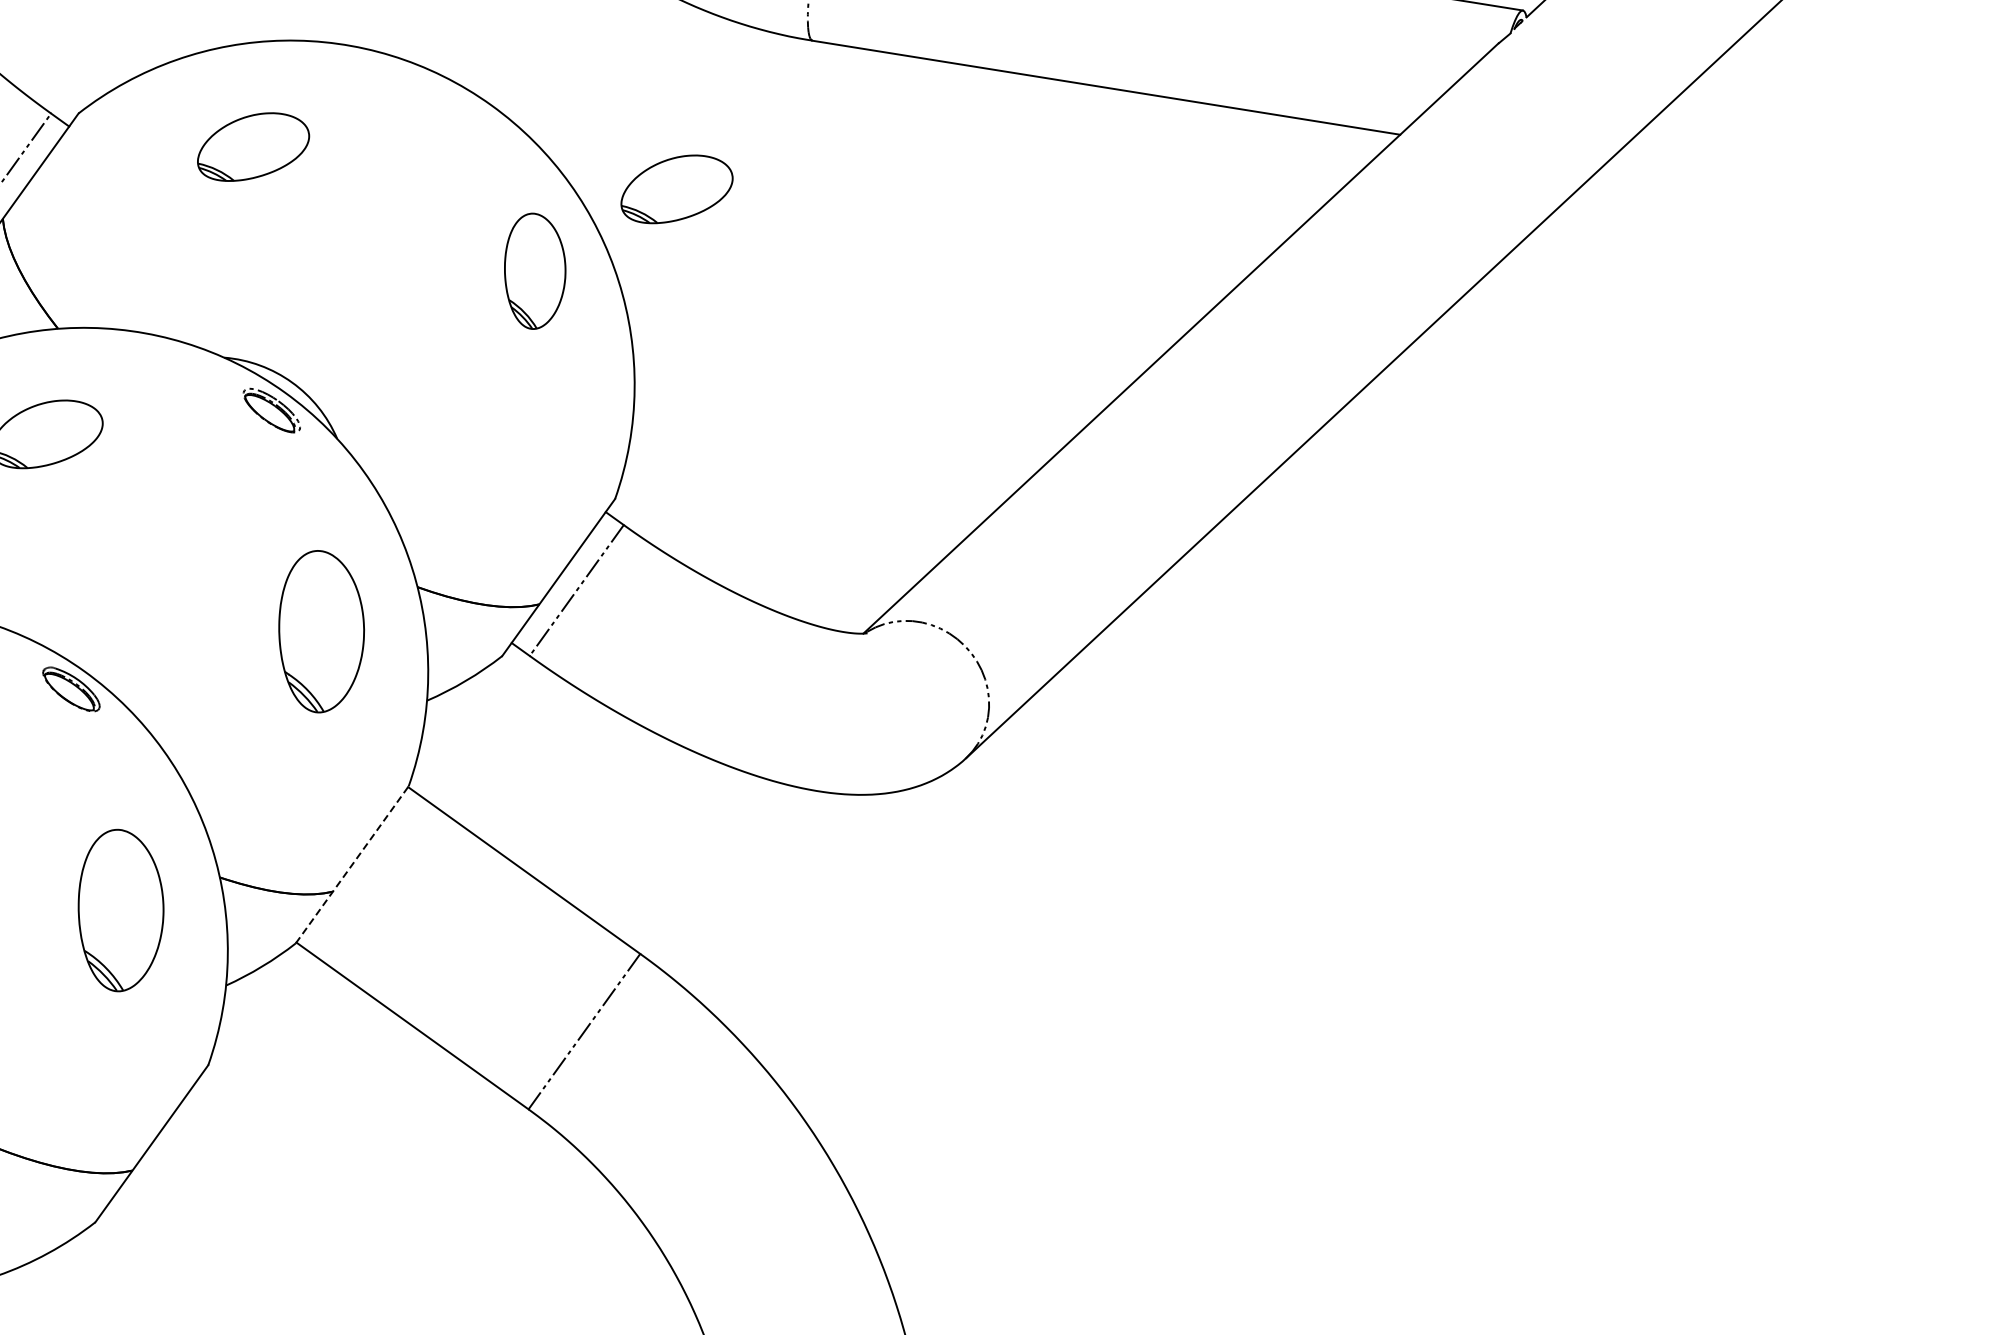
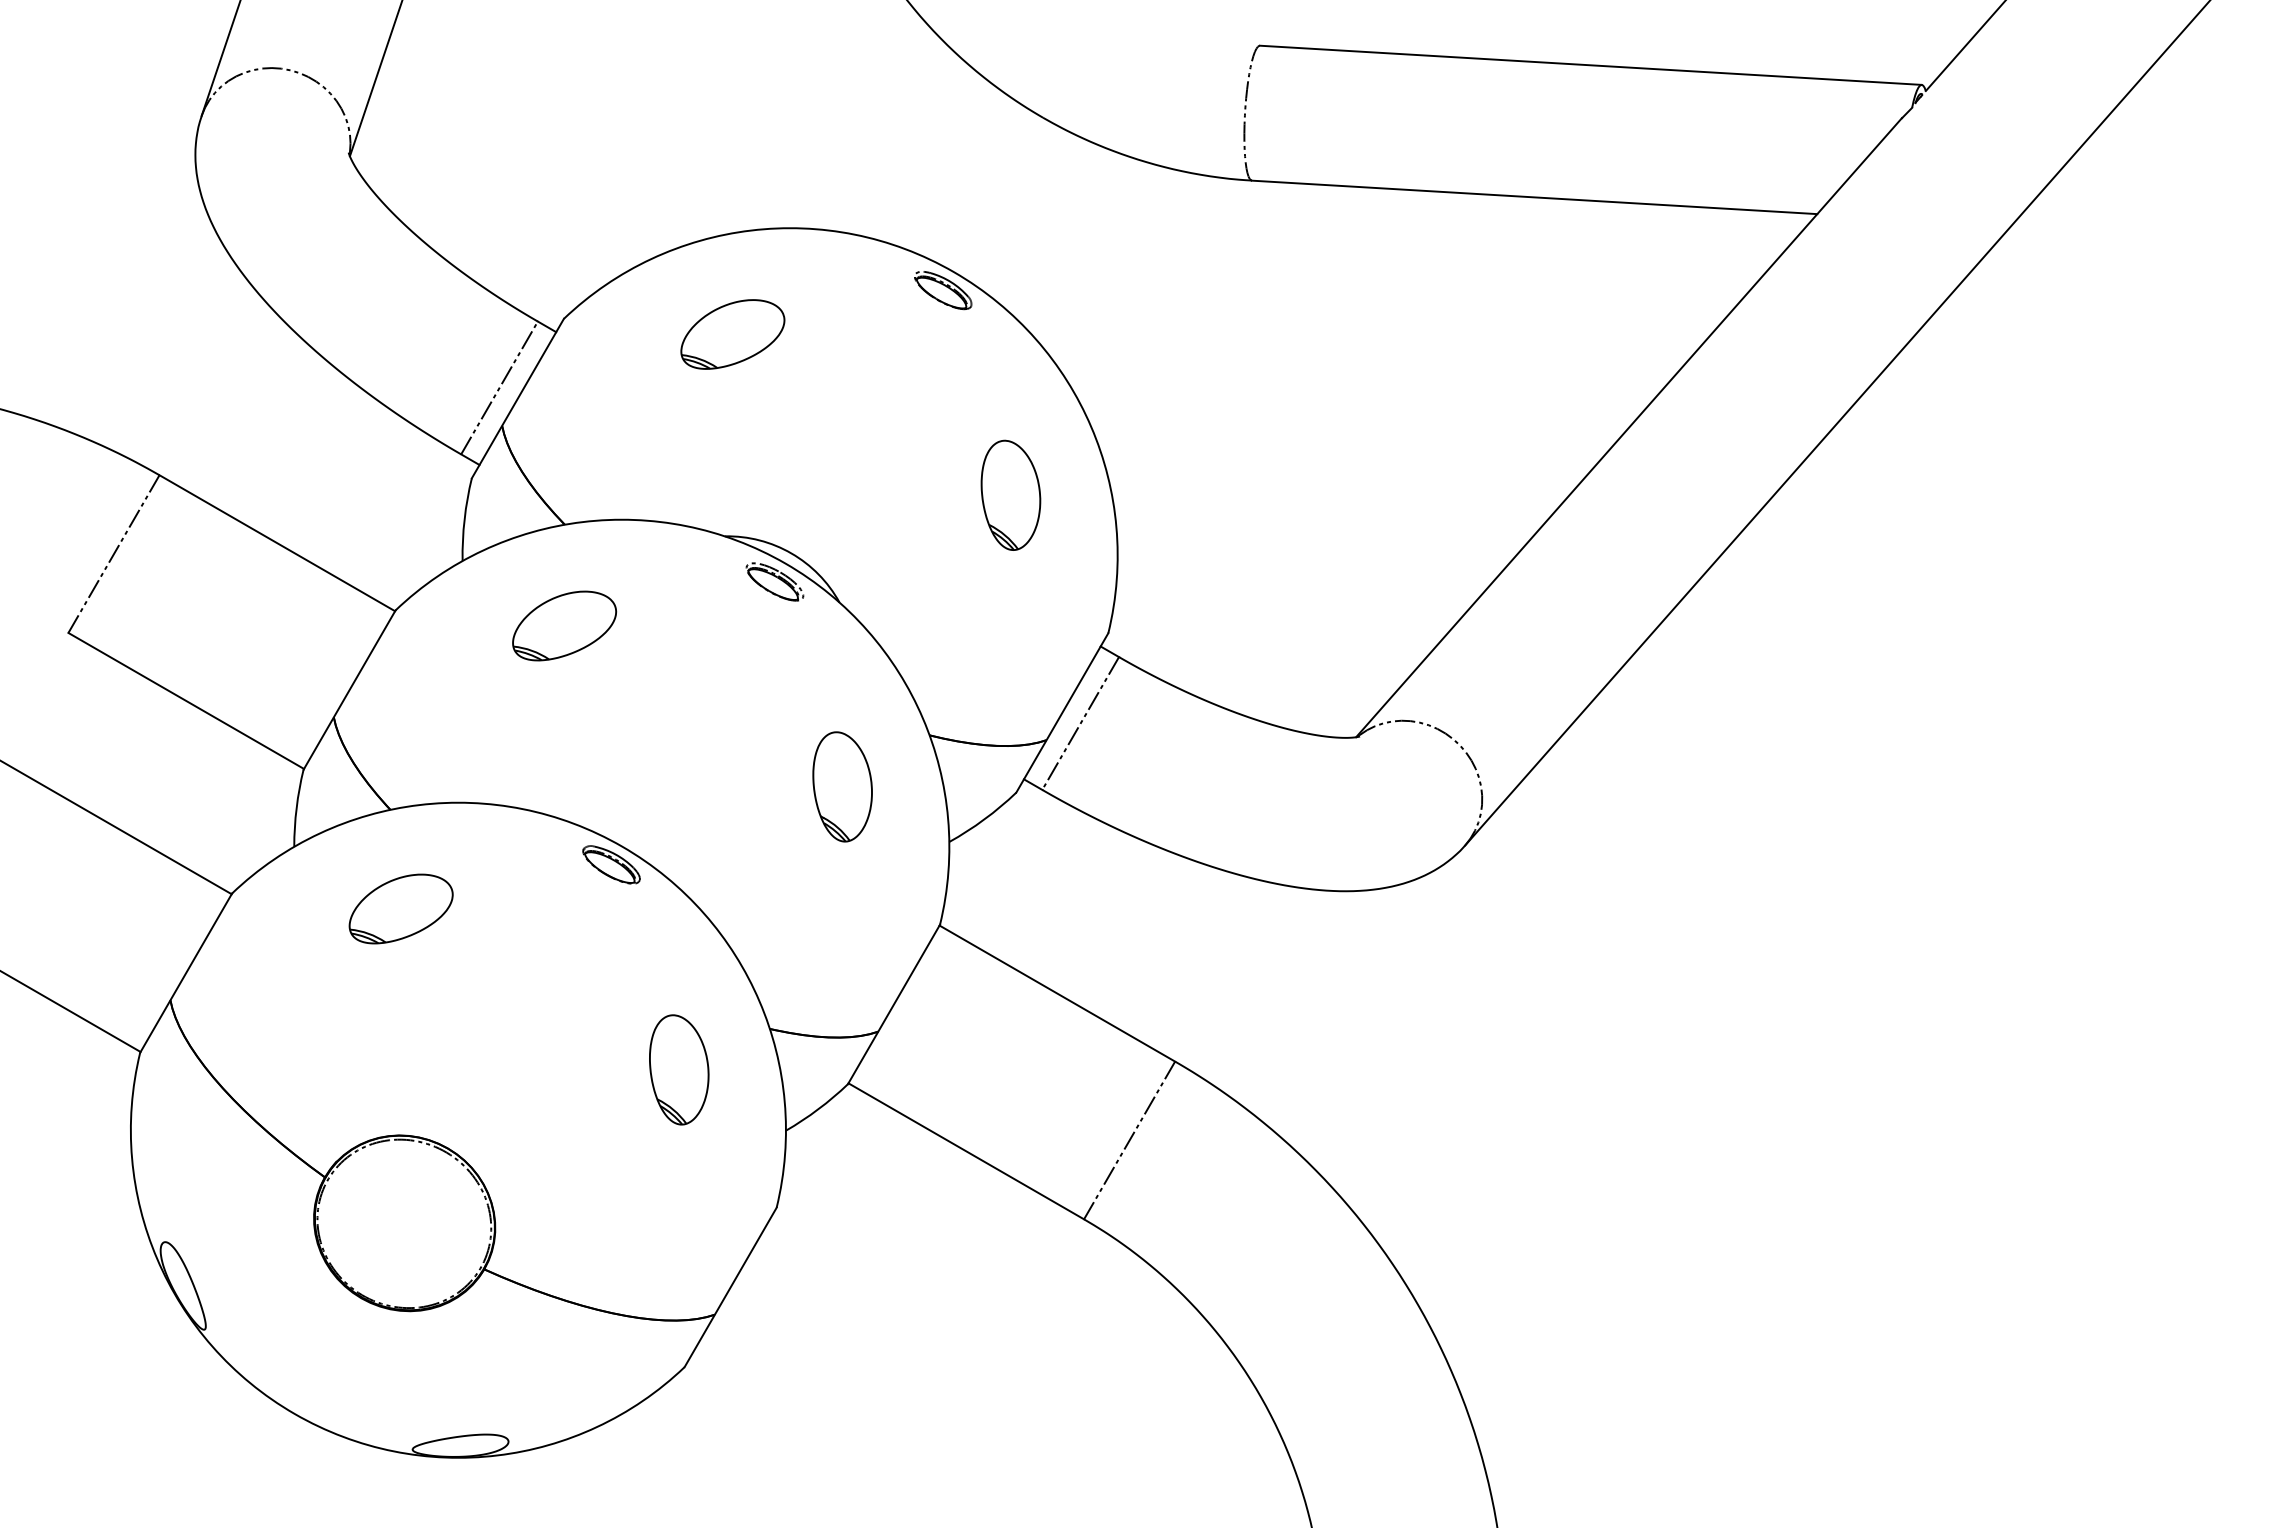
part: (478, 123) -> (943, 290), added
part: (676, 189) -> (1137, 334), removed
part: (534, 270) -> (1010, 494), moved
part: (321, 631) -> (842, 786), size x0.71
line: (352, 864) -> (894, 1004), dashed -> solid
part: (121, 910) -> (679, 1069), size x0.71

